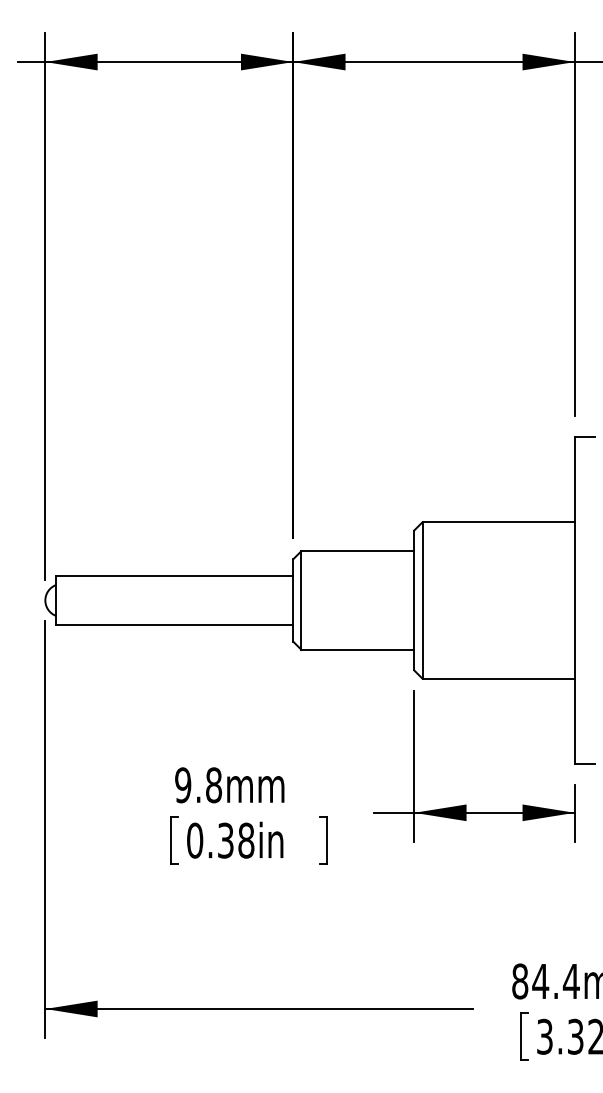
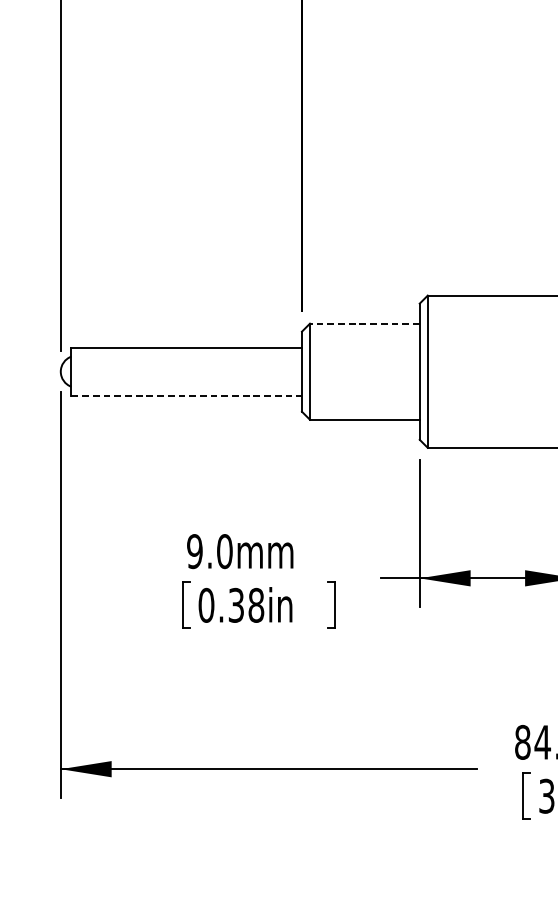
line: (357, 551) -> (364, 324), solid -> dashed
line: (175, 625) -> (187, 396), solid -> dashed
text: (214, 785) -> (225, 551), 9.8mm -> 9.0mm

